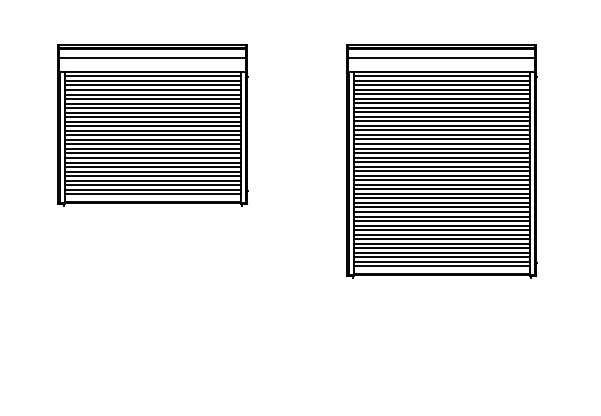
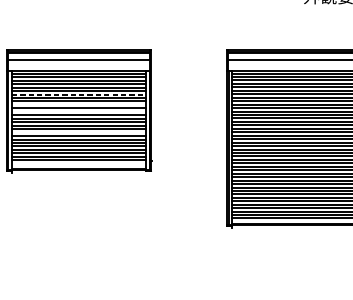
line: (153, 103) -> (79, 94), solid -> dashed
line: (152, 117) -> (78, 105), removed
line: (152, 126) -> (78, 112), removed
line: (152, 153) -> (78, 132), removed
line: (152, 193) -> (78, 163), removed

